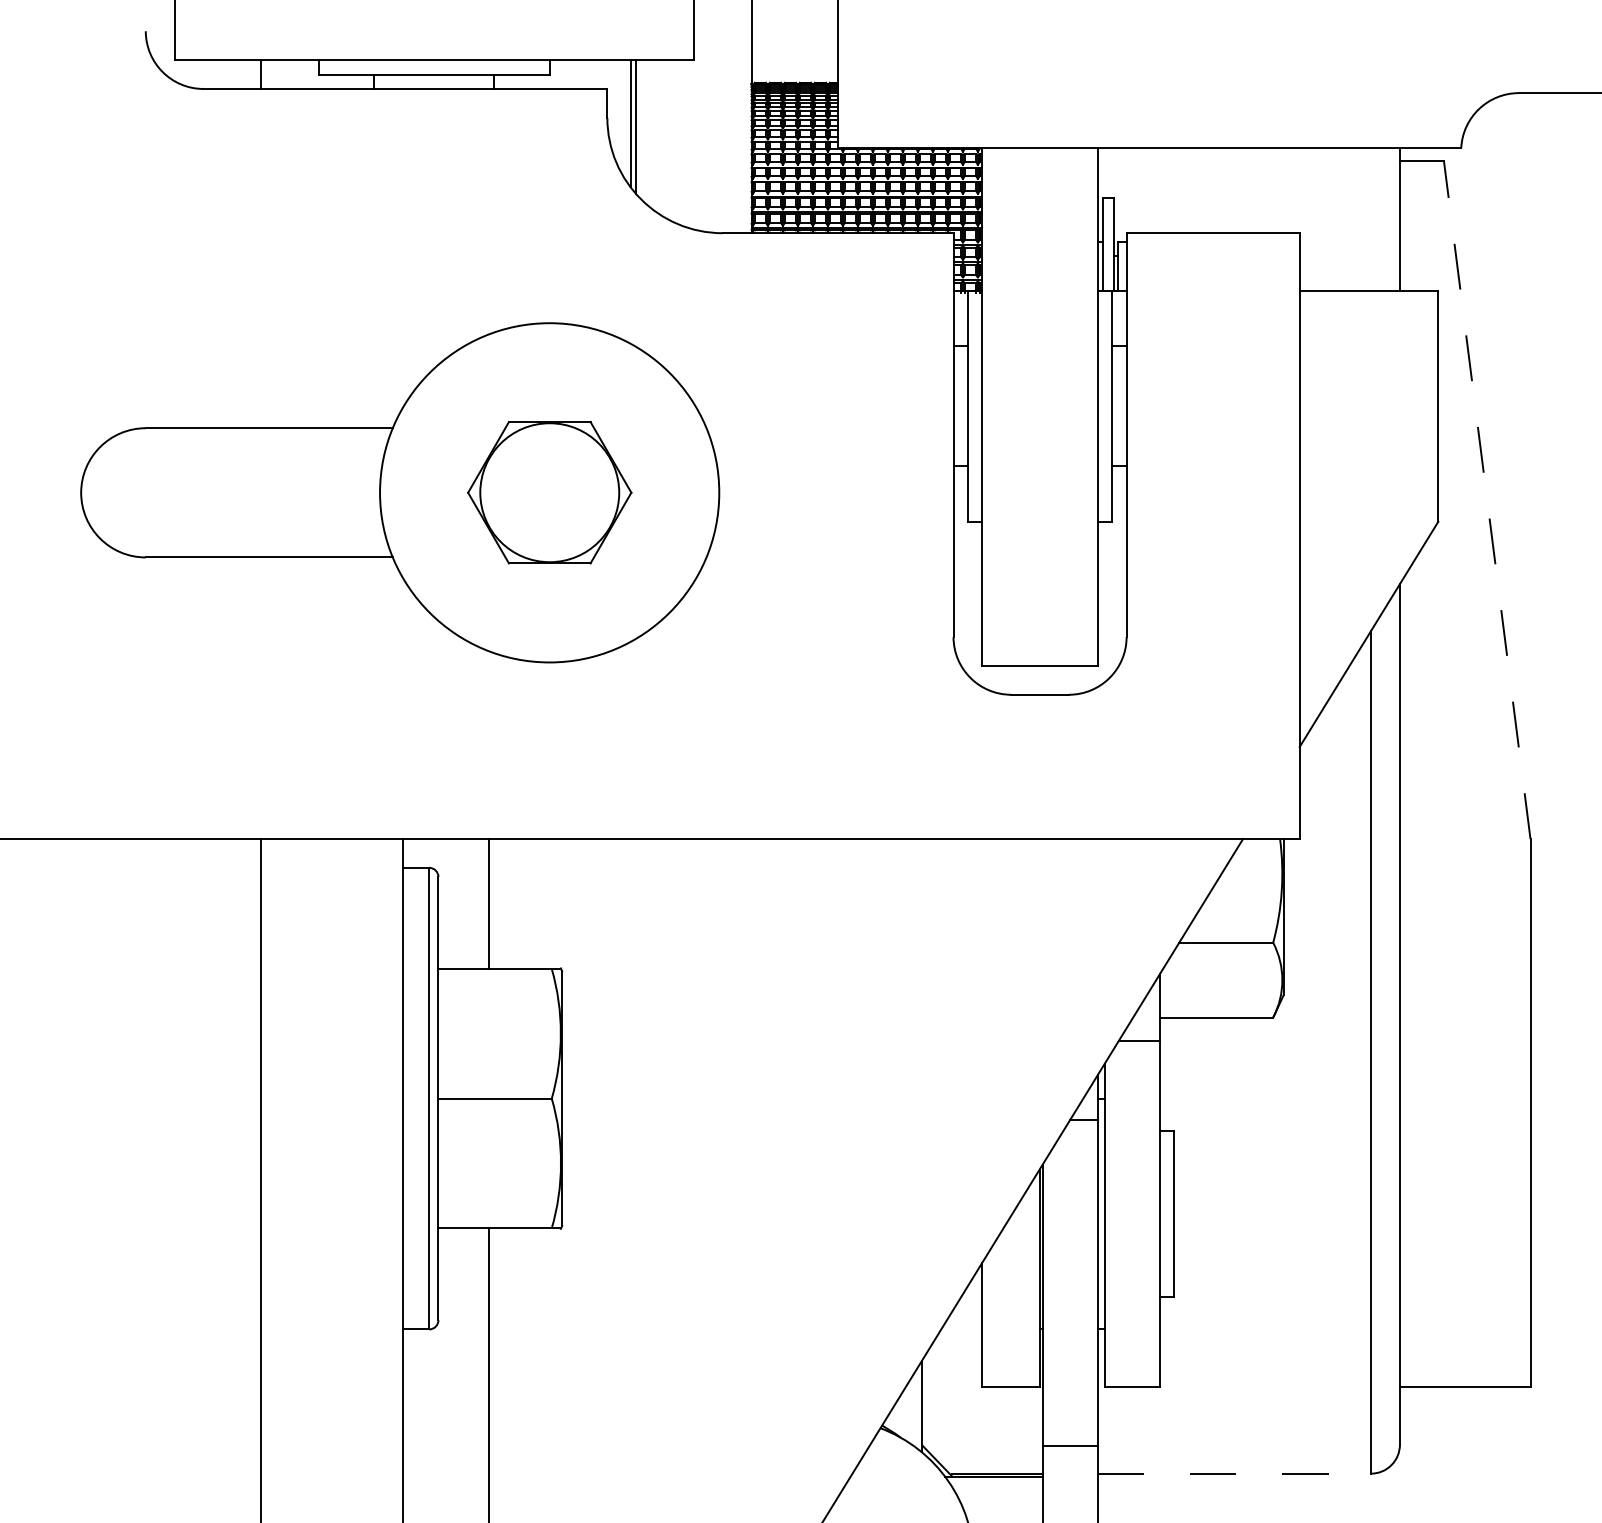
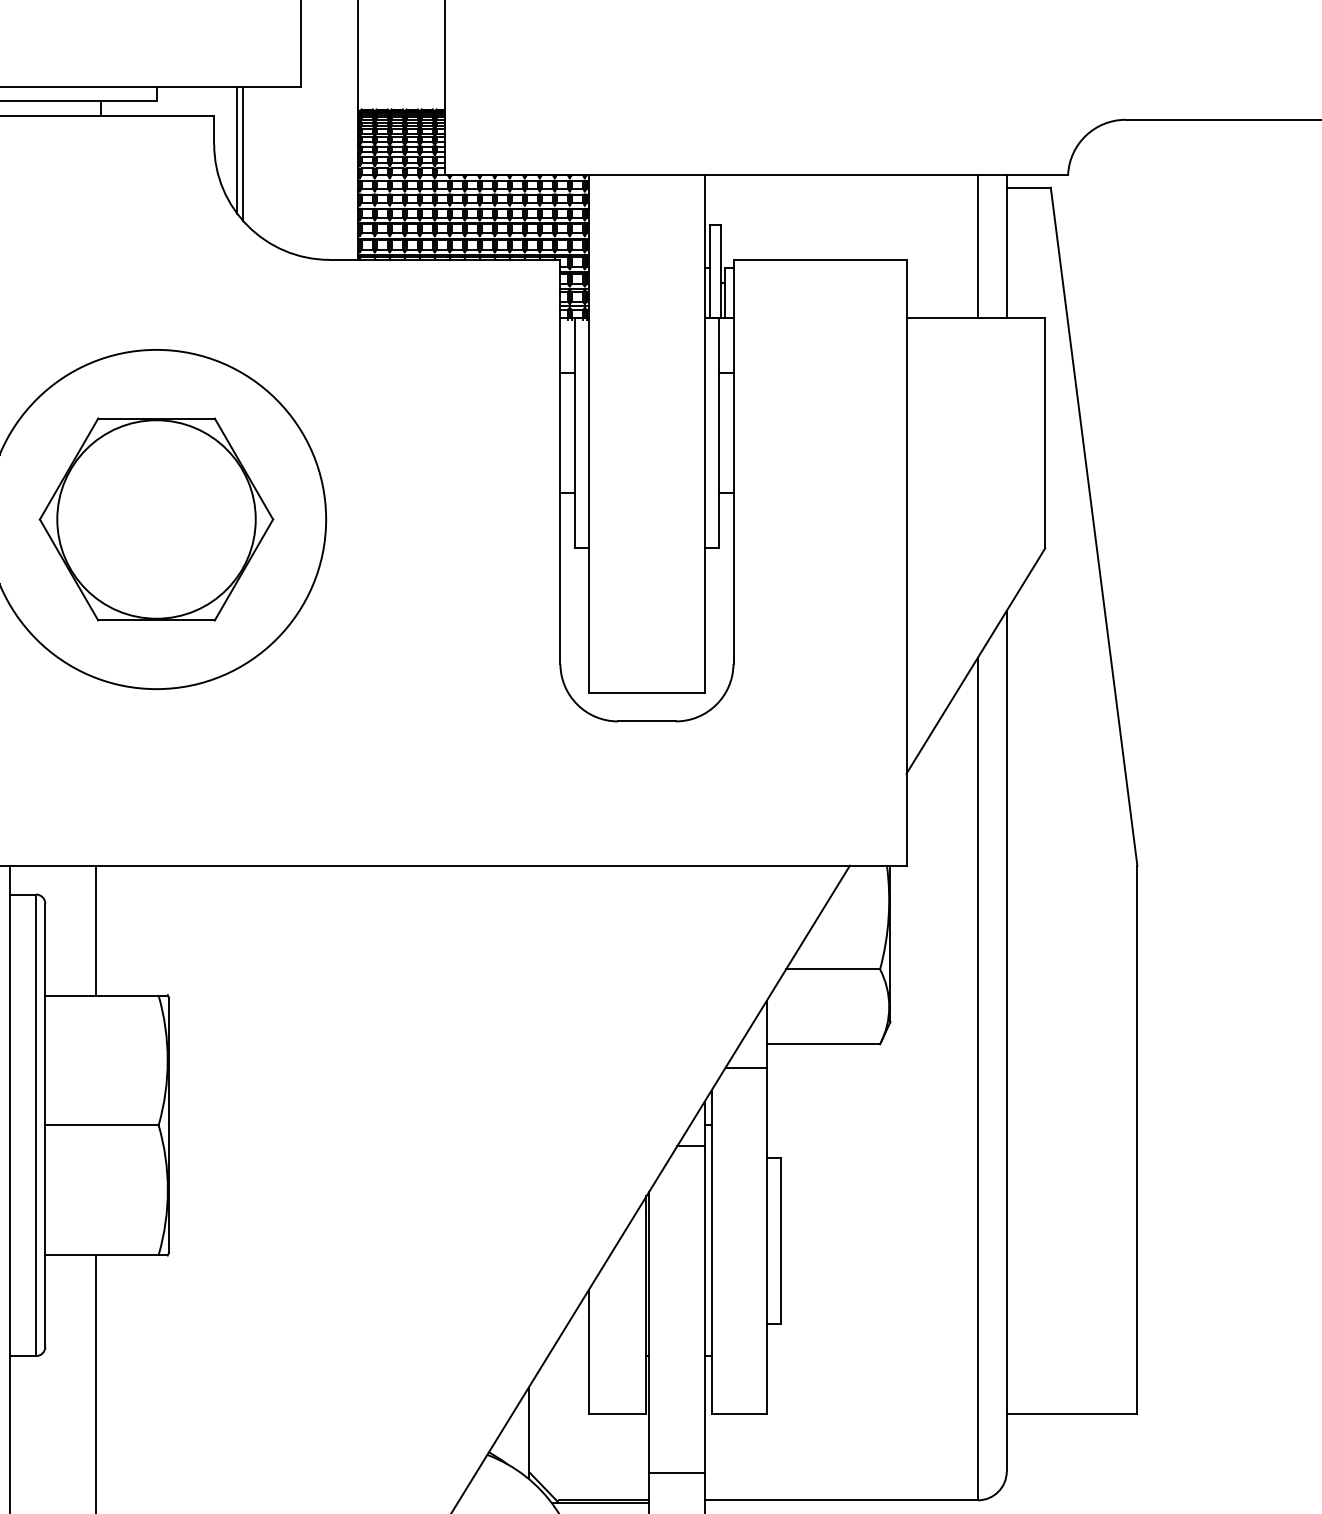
line: (1371, 219) -> (978, 246), added
part: (549, 492) -> (156, 519), size x1.43
line: (1487, 500) -> (1094, 527), dashed -> solid
line: (1234, 1473) -> (841, 1500), dashed -> solid

